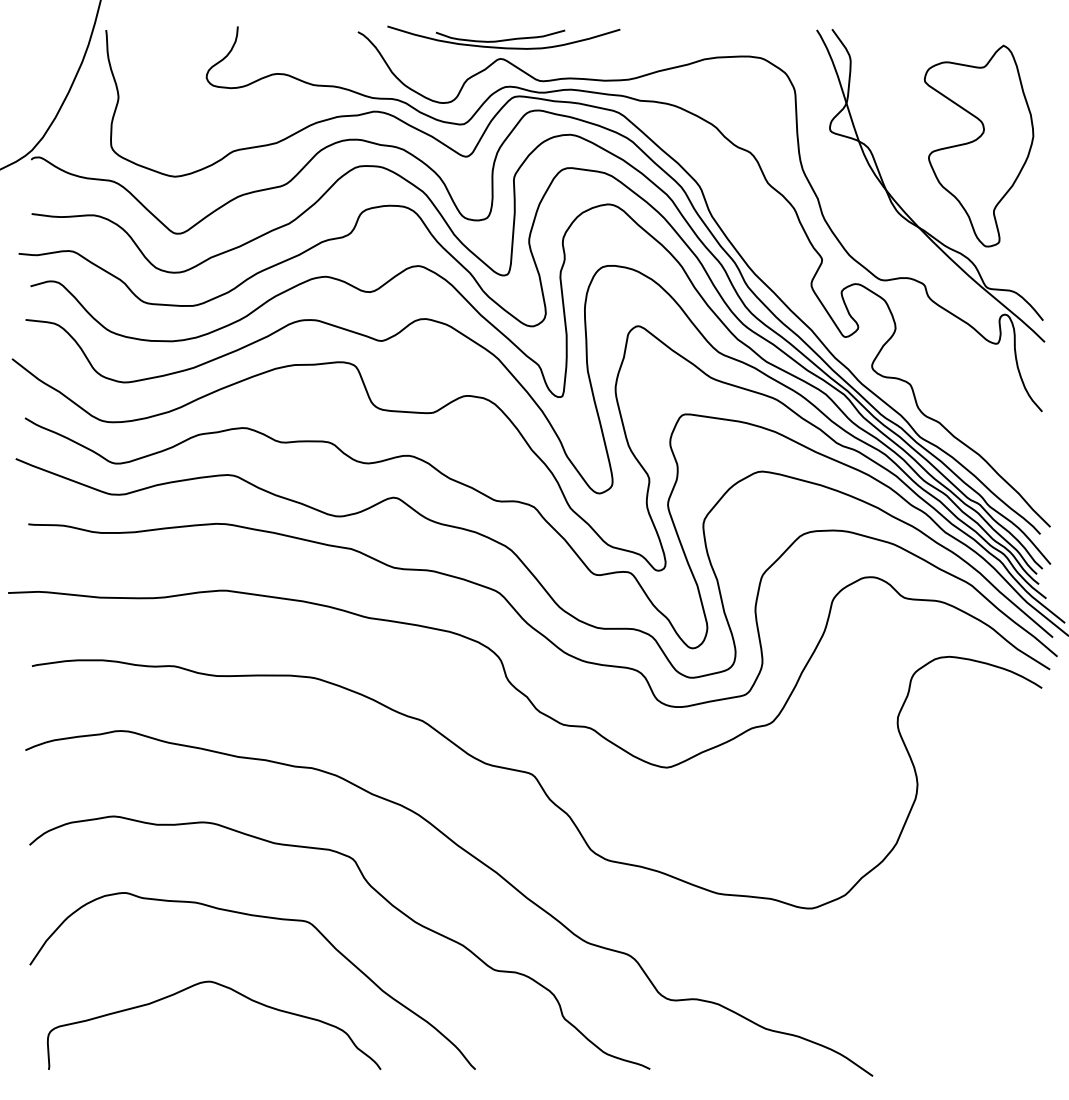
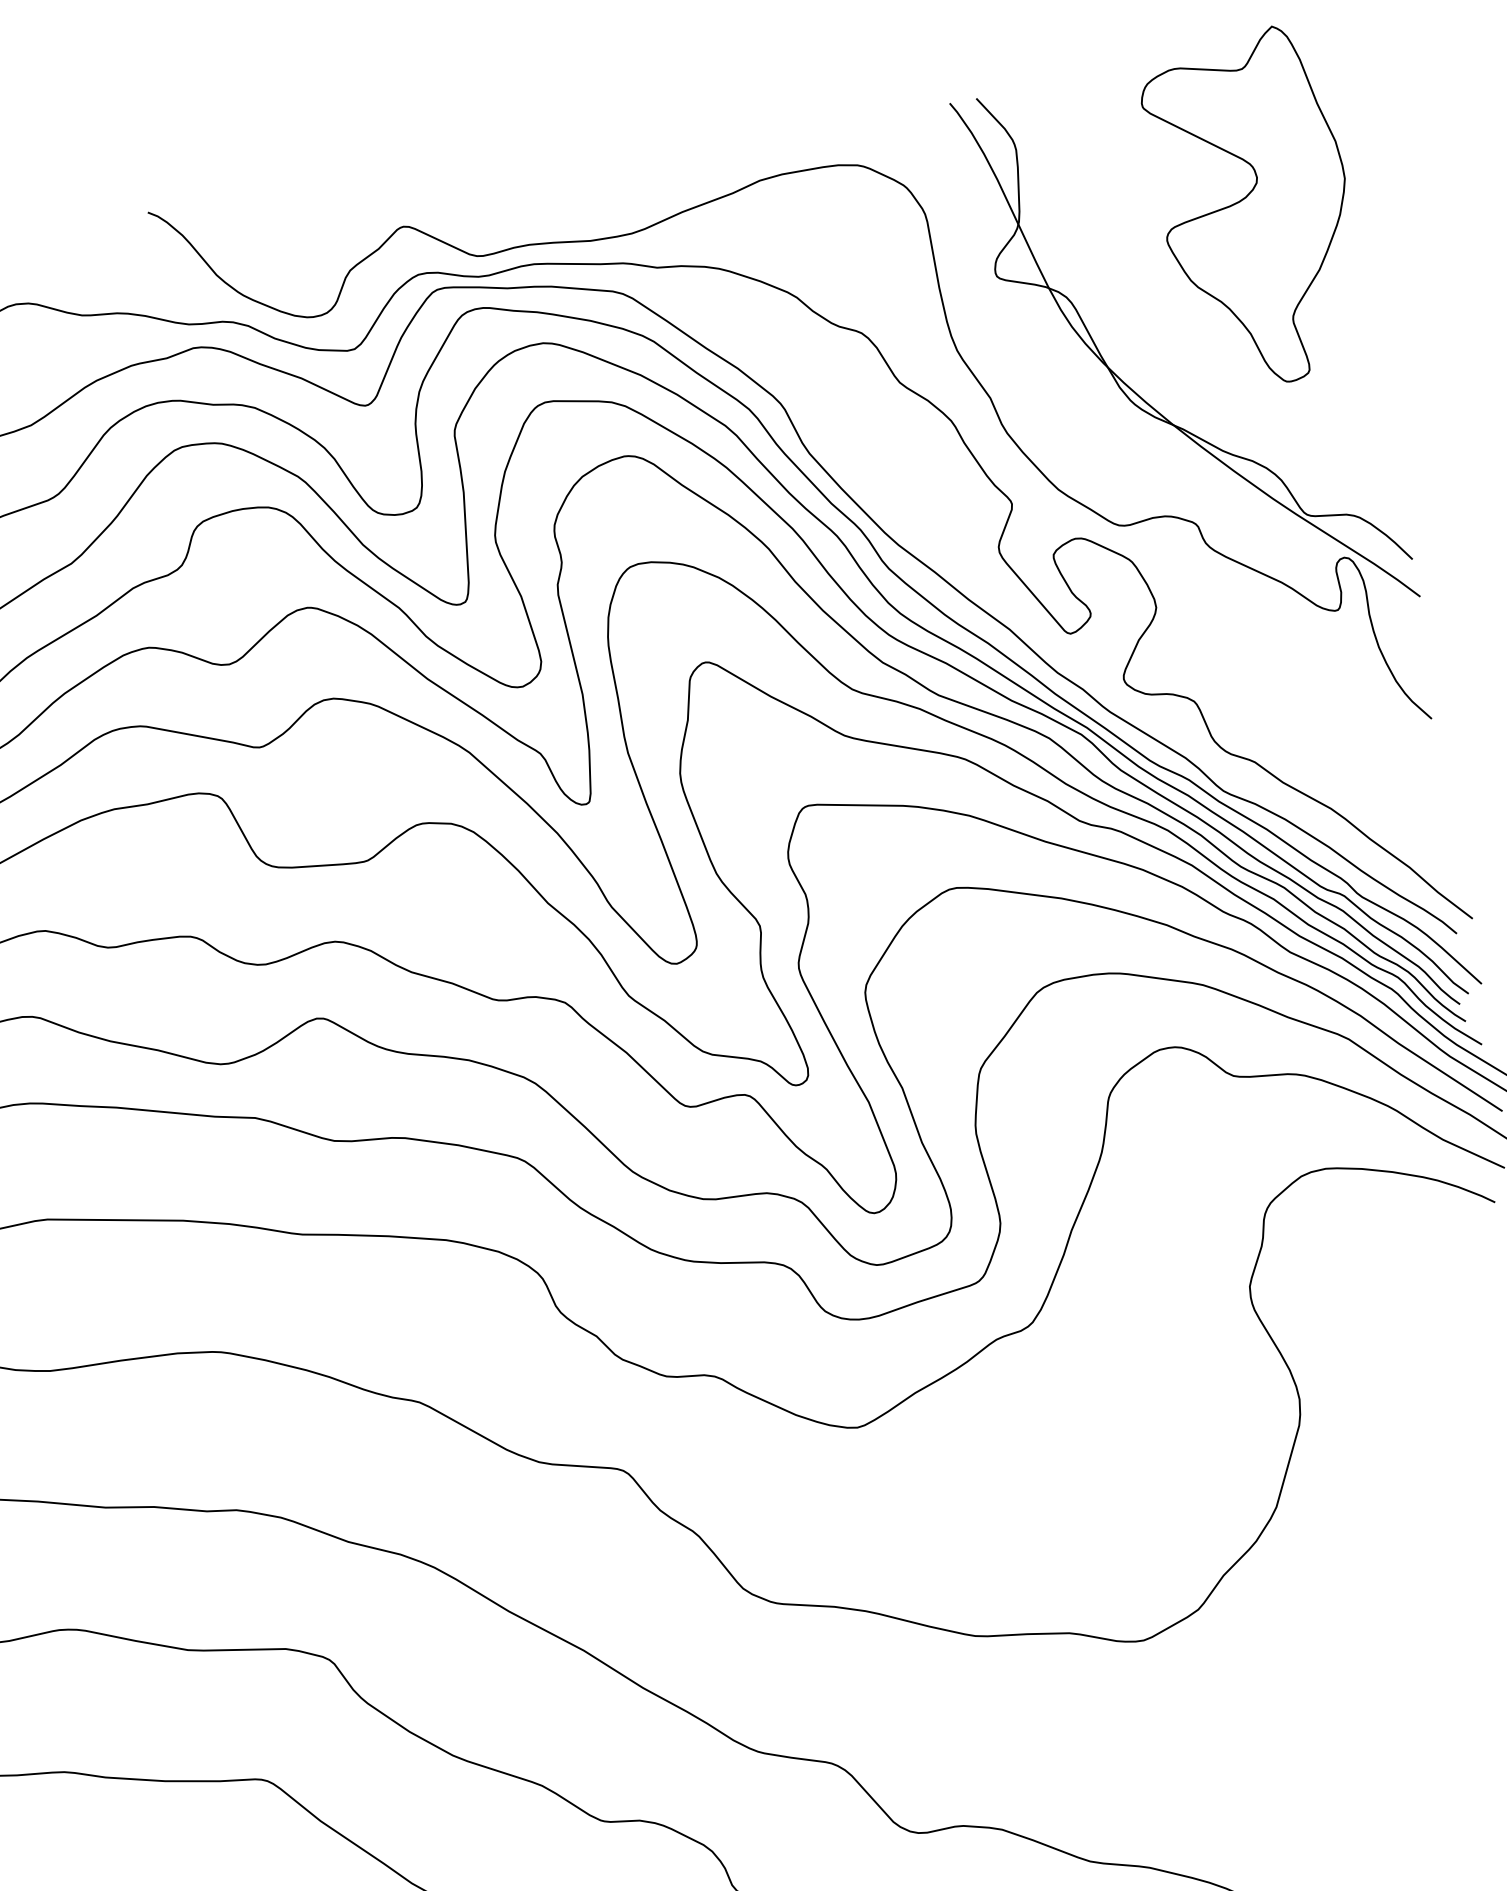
part: (503, 37) -> (403, 188), removed
part: (978, 145) -> (1250, 206), moved

